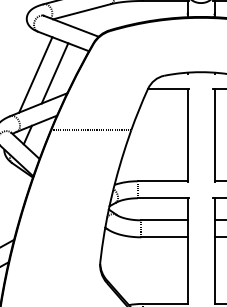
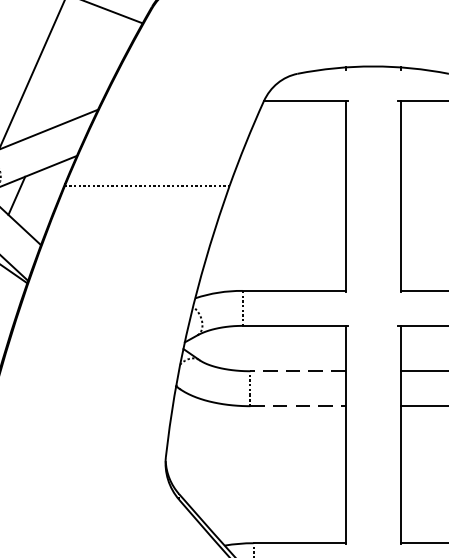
line: (54, 73) -> (71, 69), removed
line: (164, 220) -> (297, 371), solid -> dashed
line: (164, 237) -> (297, 406), solid -> dashed

